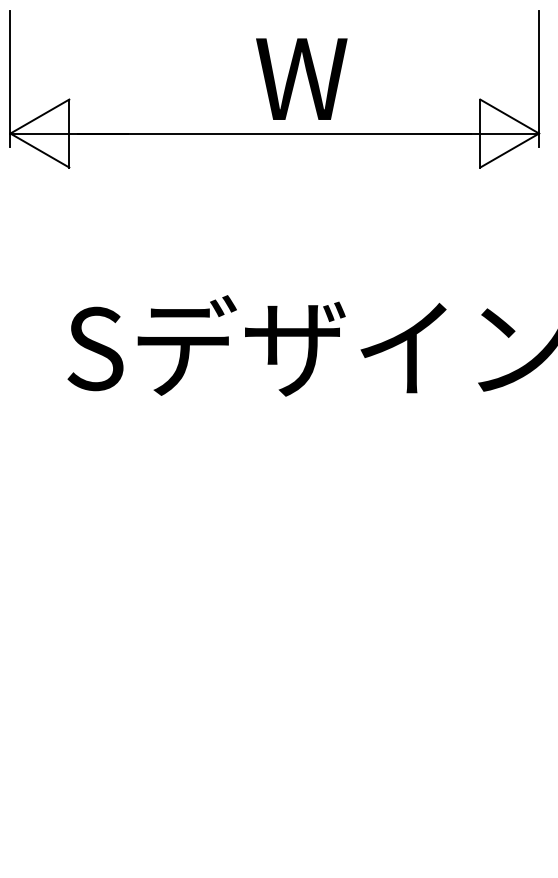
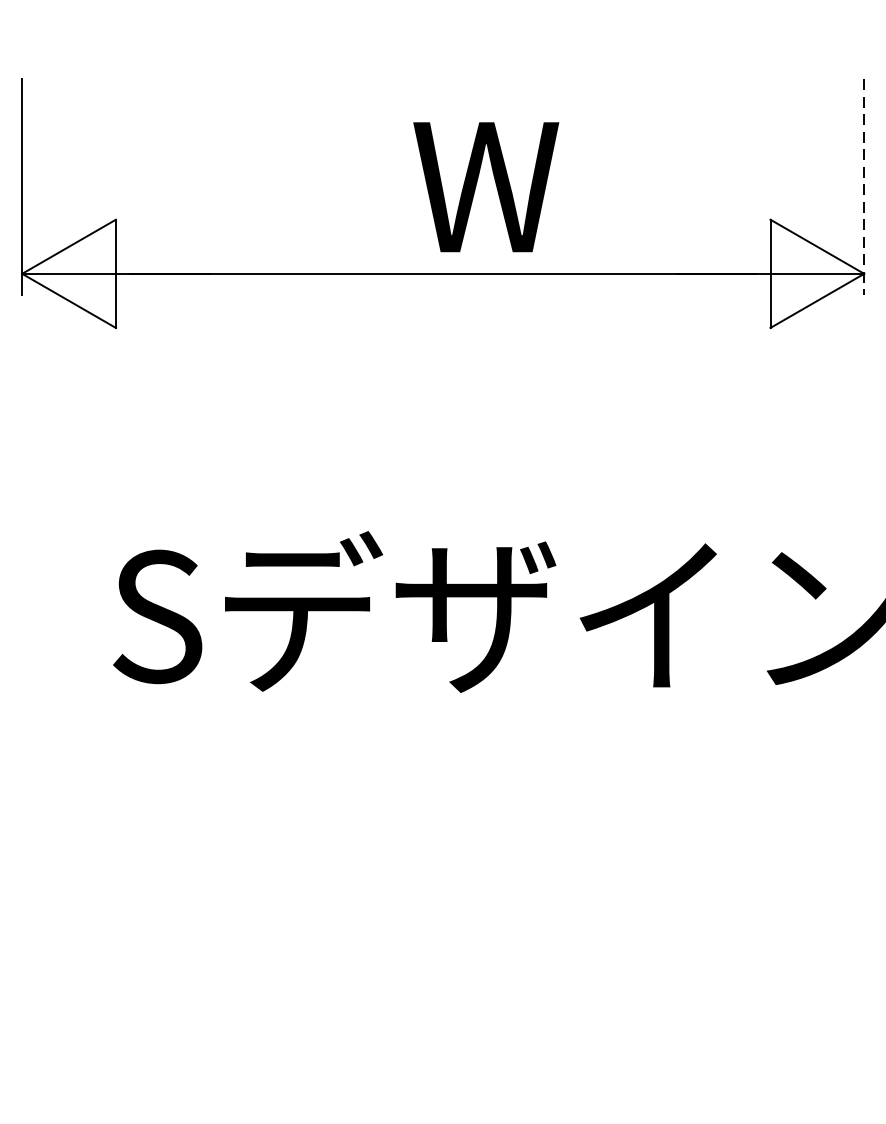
line: (539, 79) -> (864, 187), solid -> dashed

